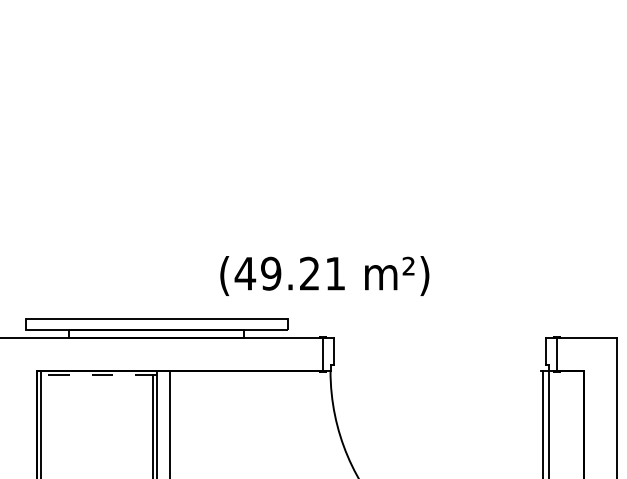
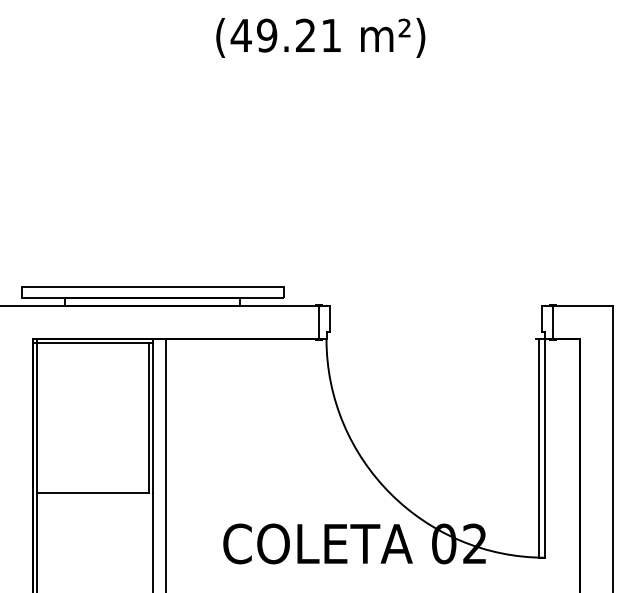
text: (324, 275) -> (320, 37), moved
line: (96, 375) -> (92, 343), dashed -> solid

